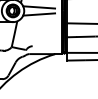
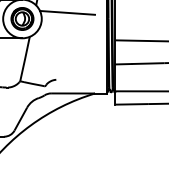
line: (39, 14) -> (68, 25), removed

